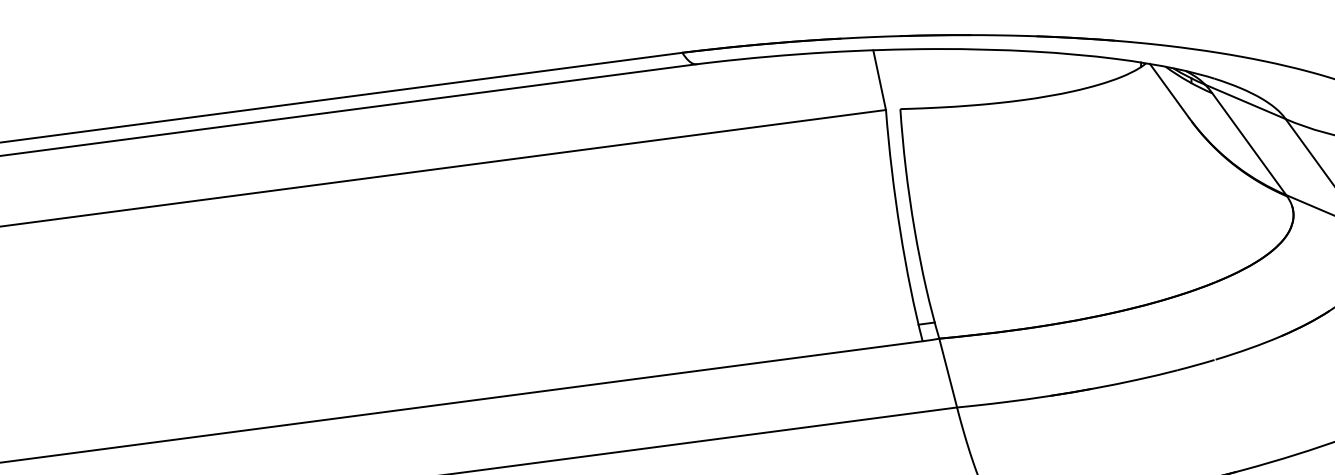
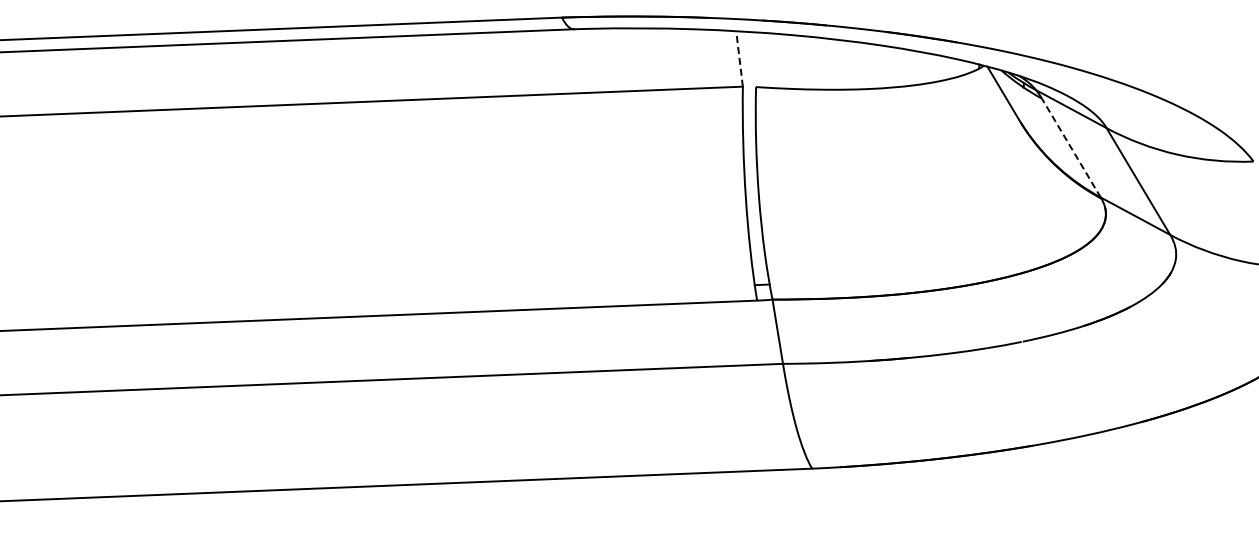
line: (879, 79) -> (739, 58), solid -> dashed
line: (1249, 144) -> (1071, 148), solid -> dashed

